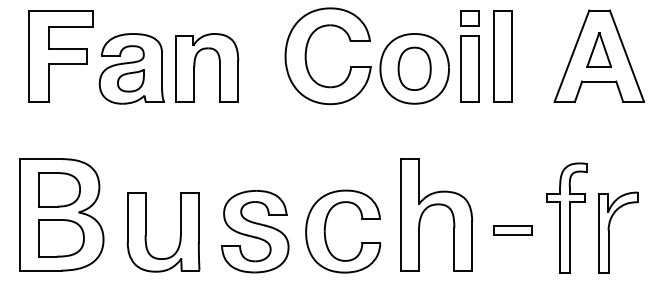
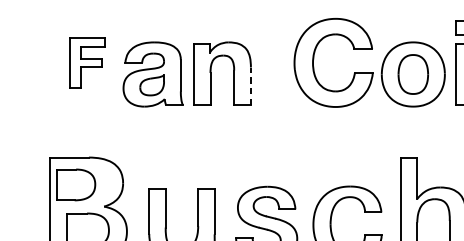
part: (60, 56) -> (87, 63), size x0.6
line: (238, 81) -> (251, 86), solid -> dashed
part: (59, 189) -> (76, 184), moved

